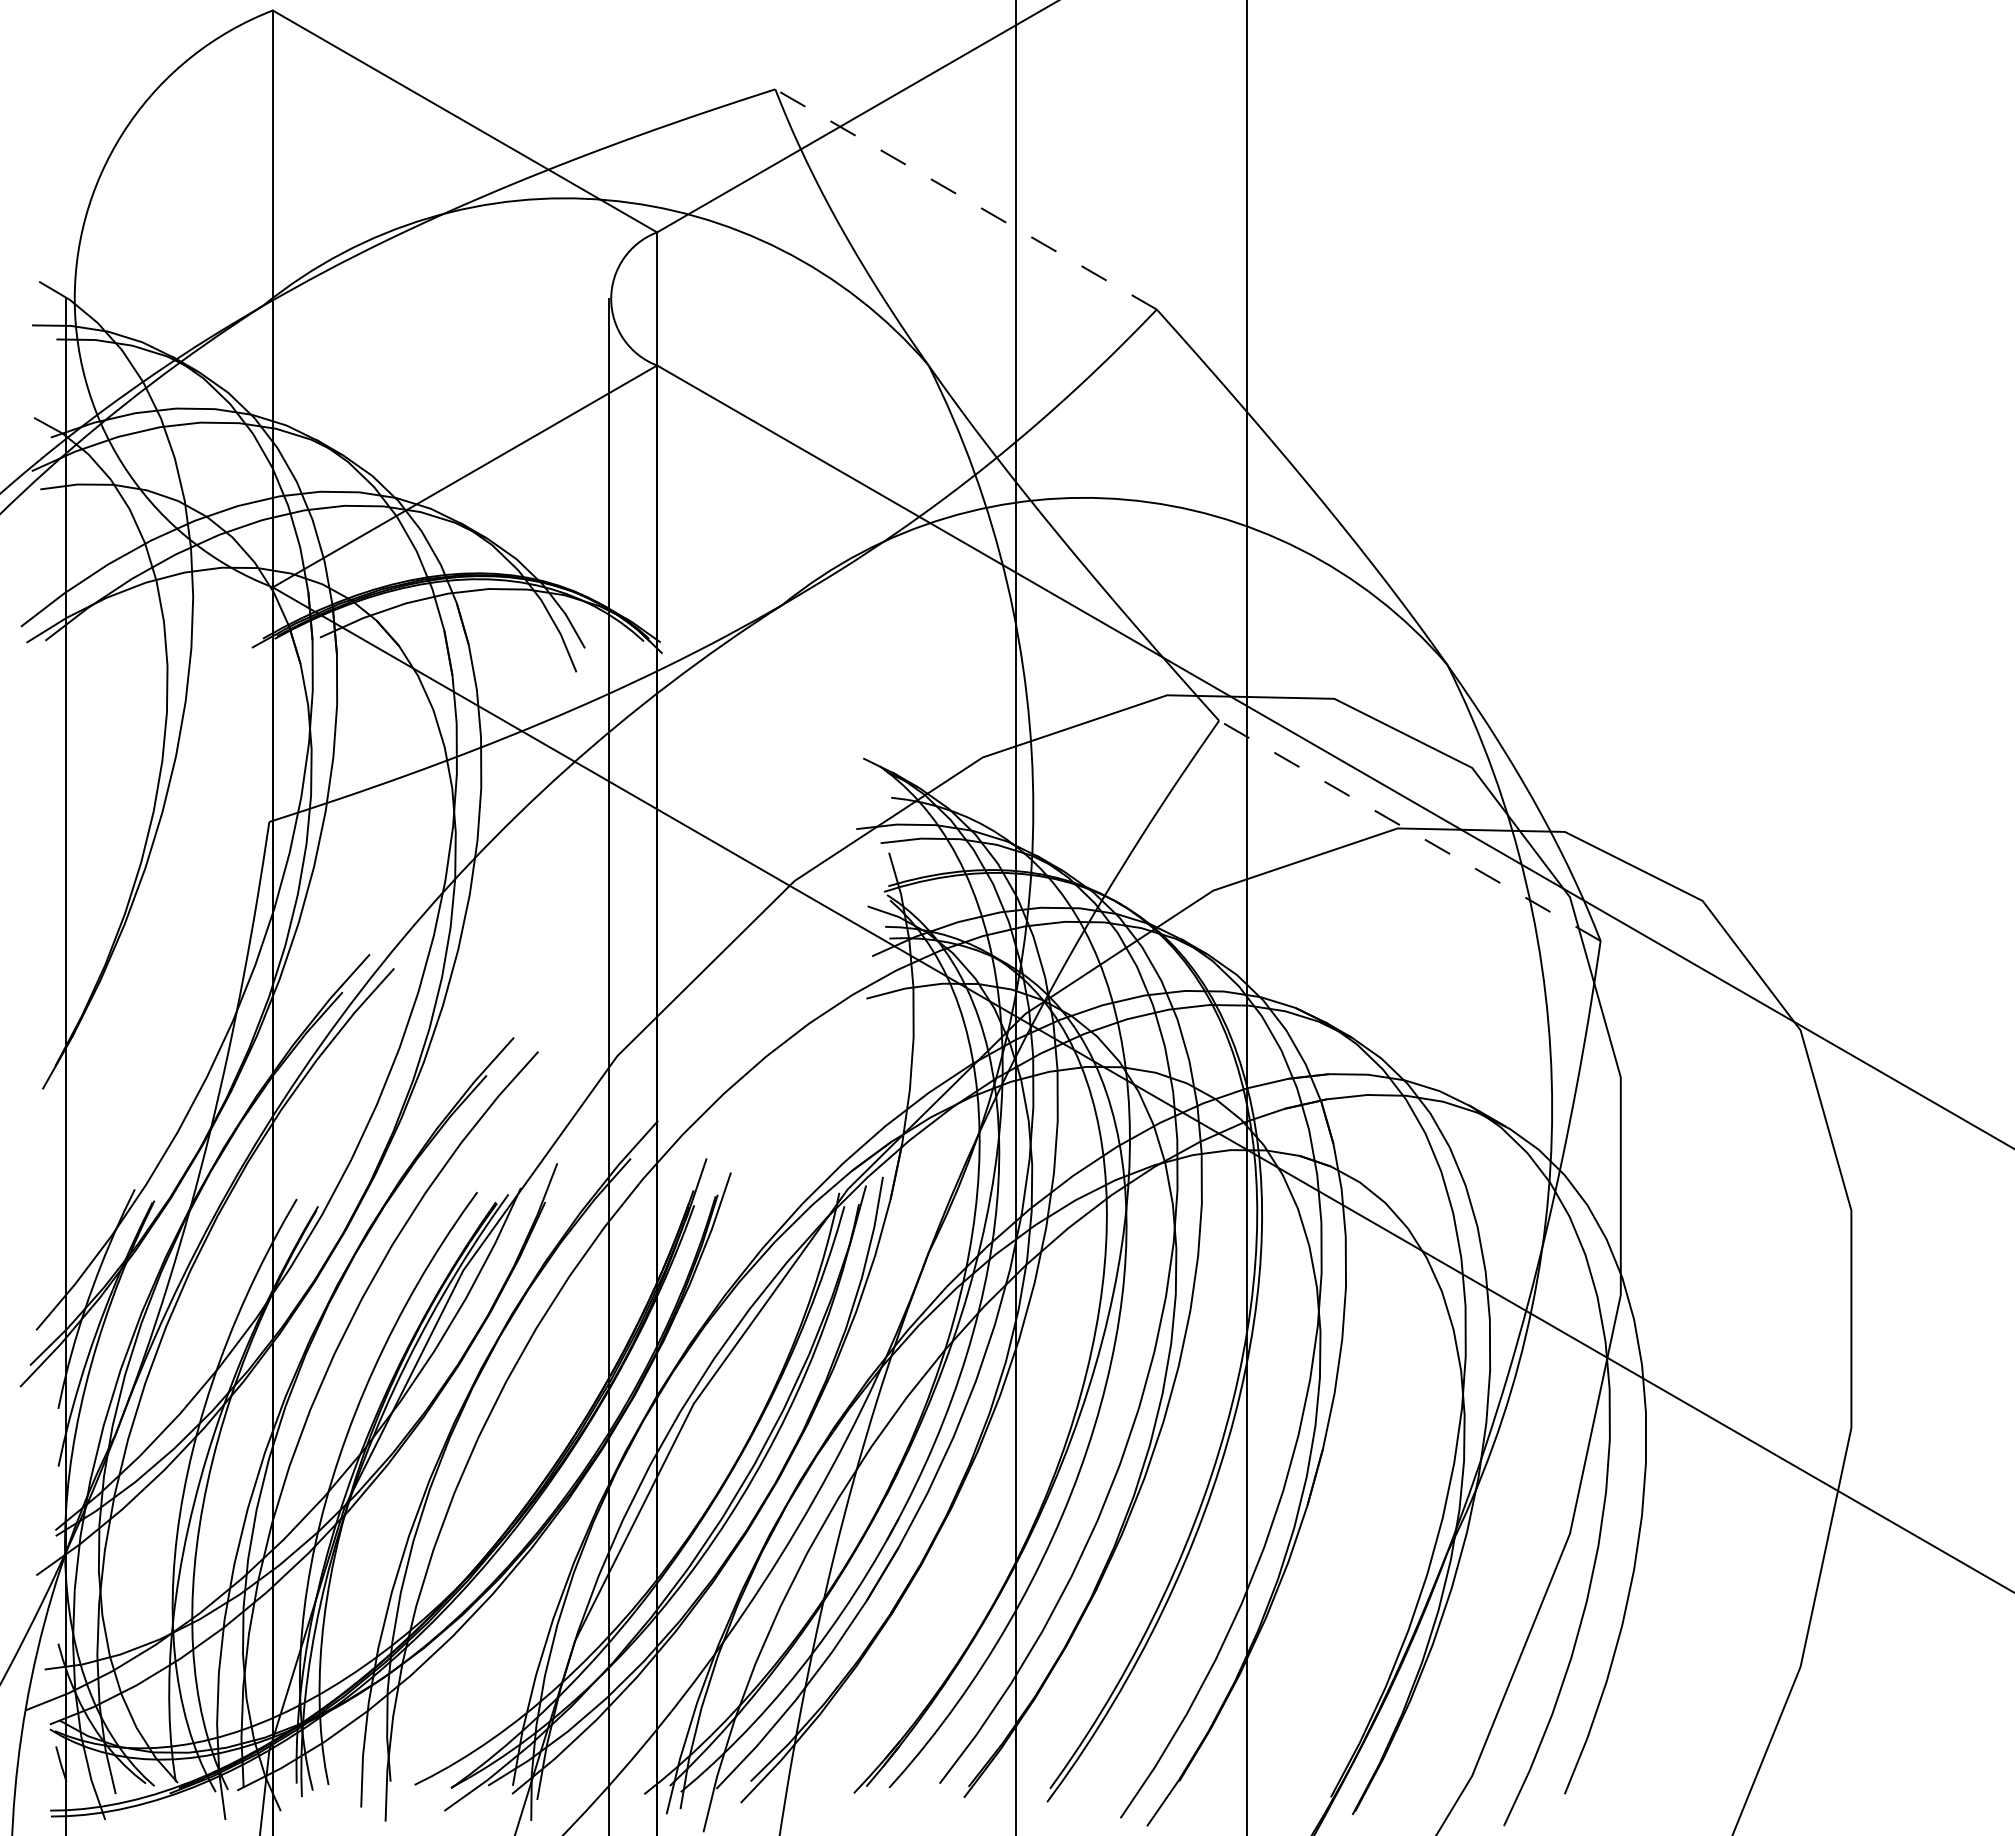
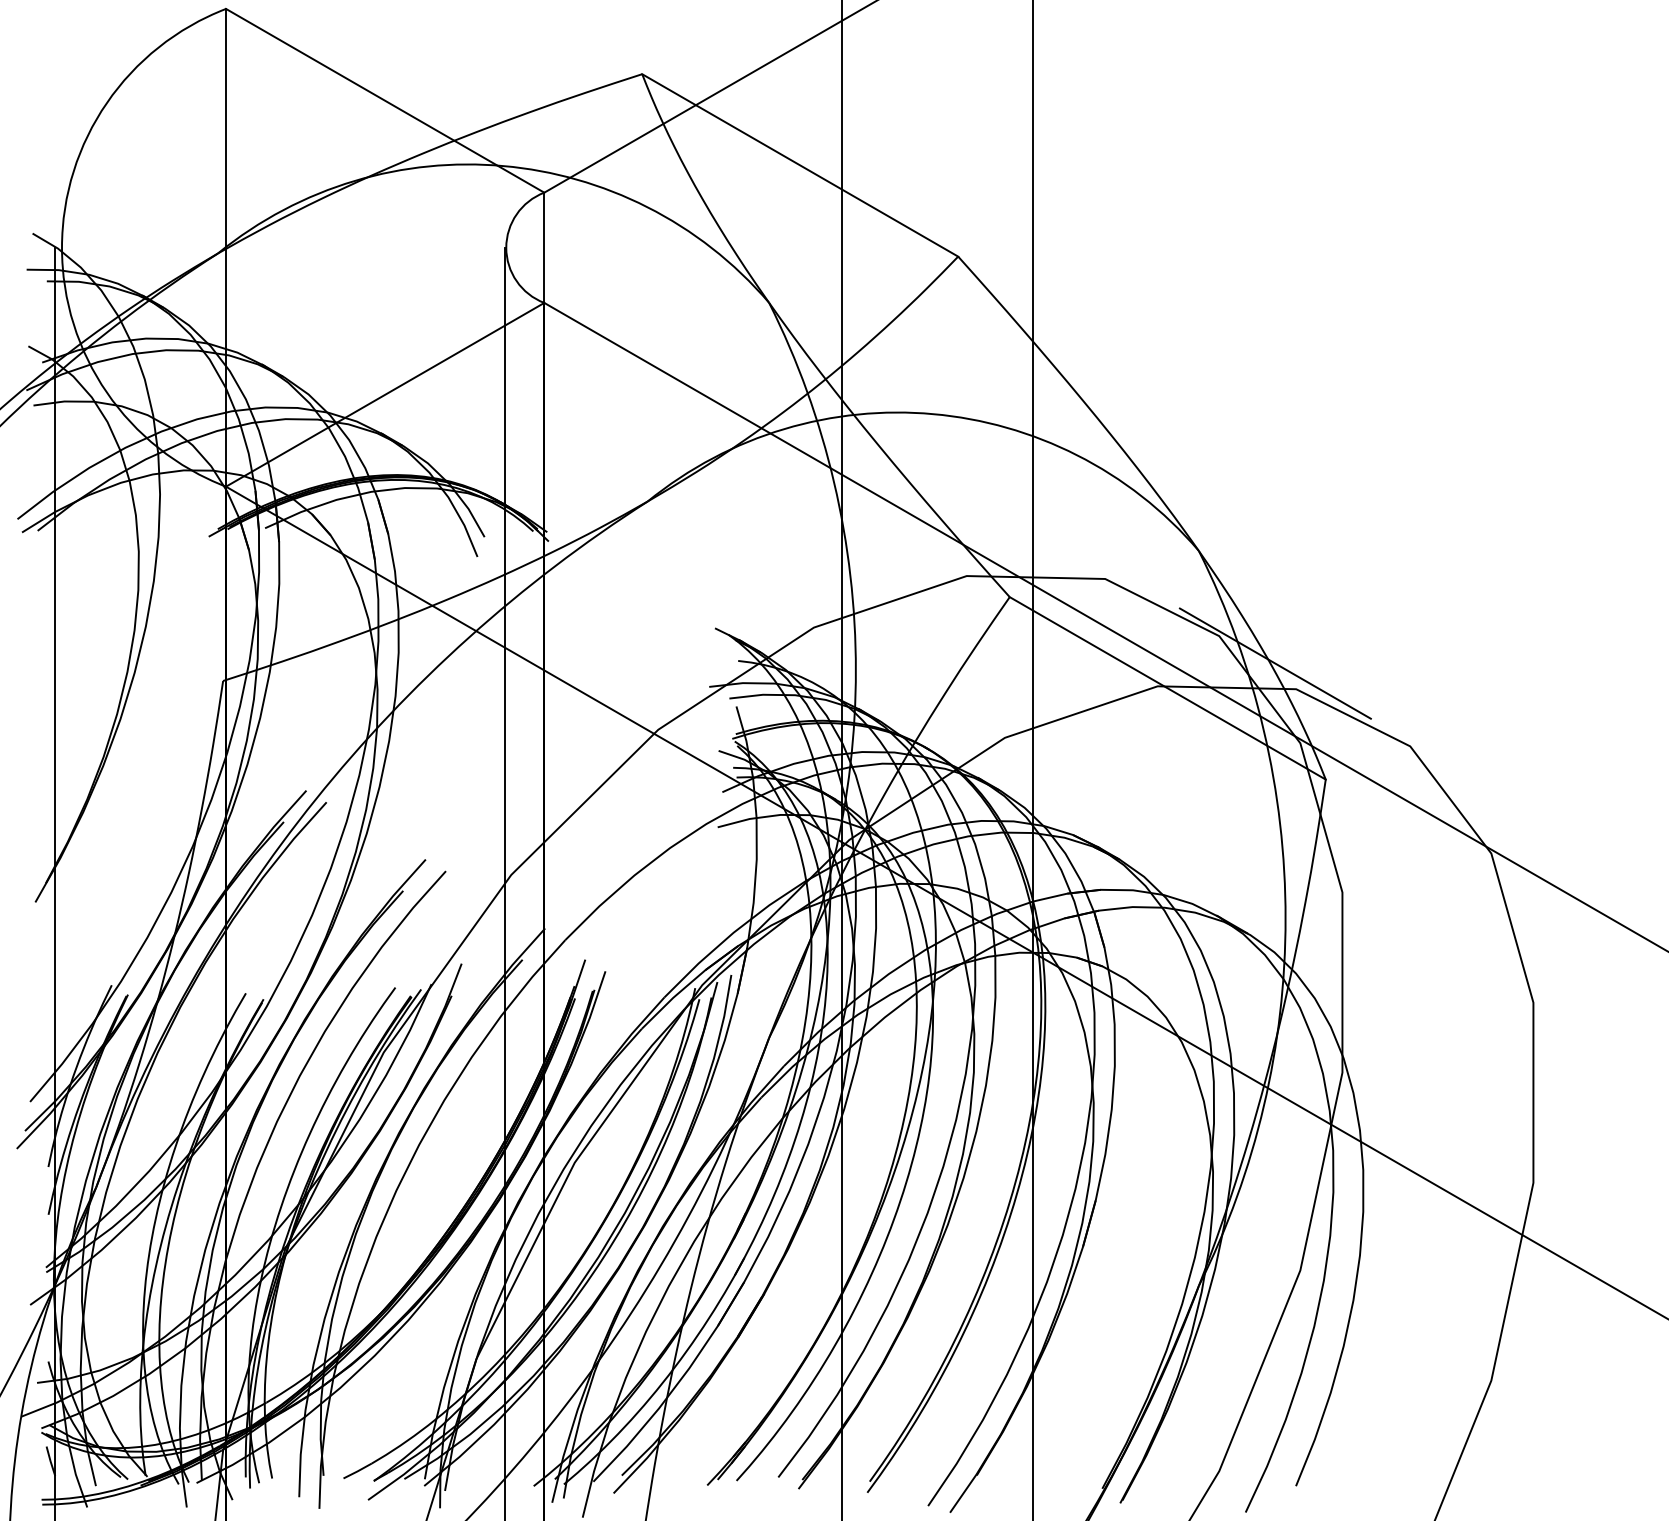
line: (965, 199) -> (799, 165), dashed -> solid
line: (1539, 800) -> (1275, 663), added
line: (1409, 830) -> (1167, 688), dashed -> solid

